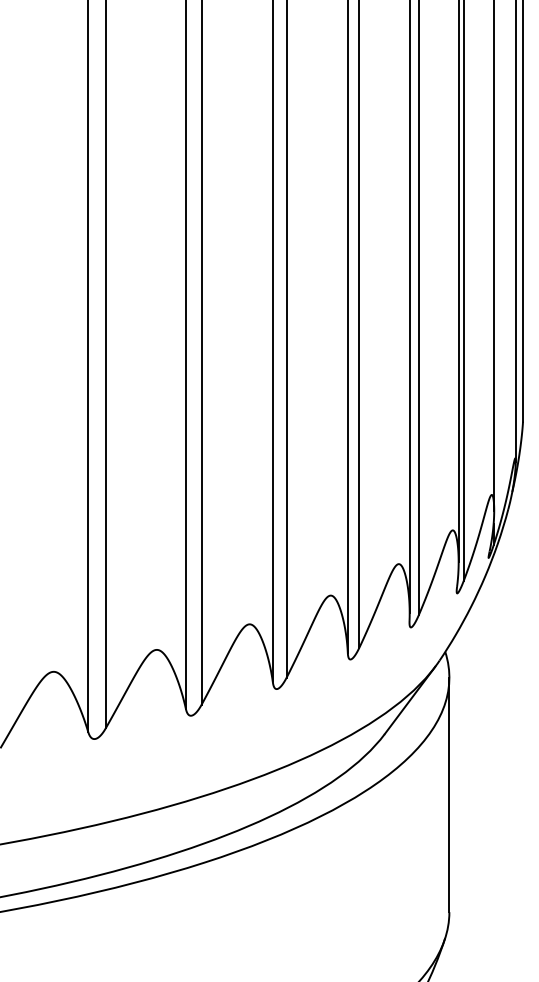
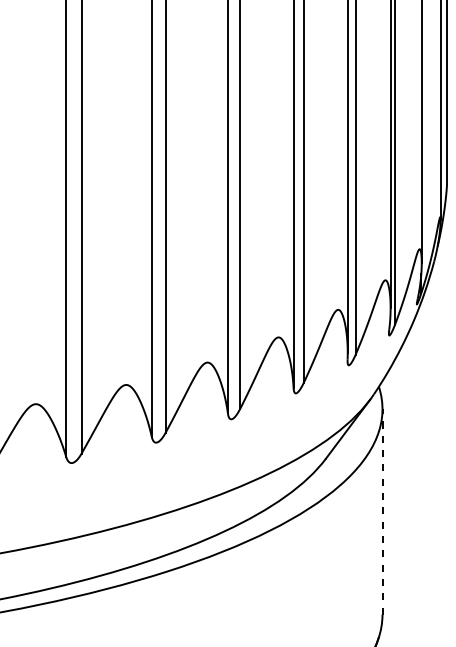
line: (449, 794) -> (382, 511), solid -> dashed

